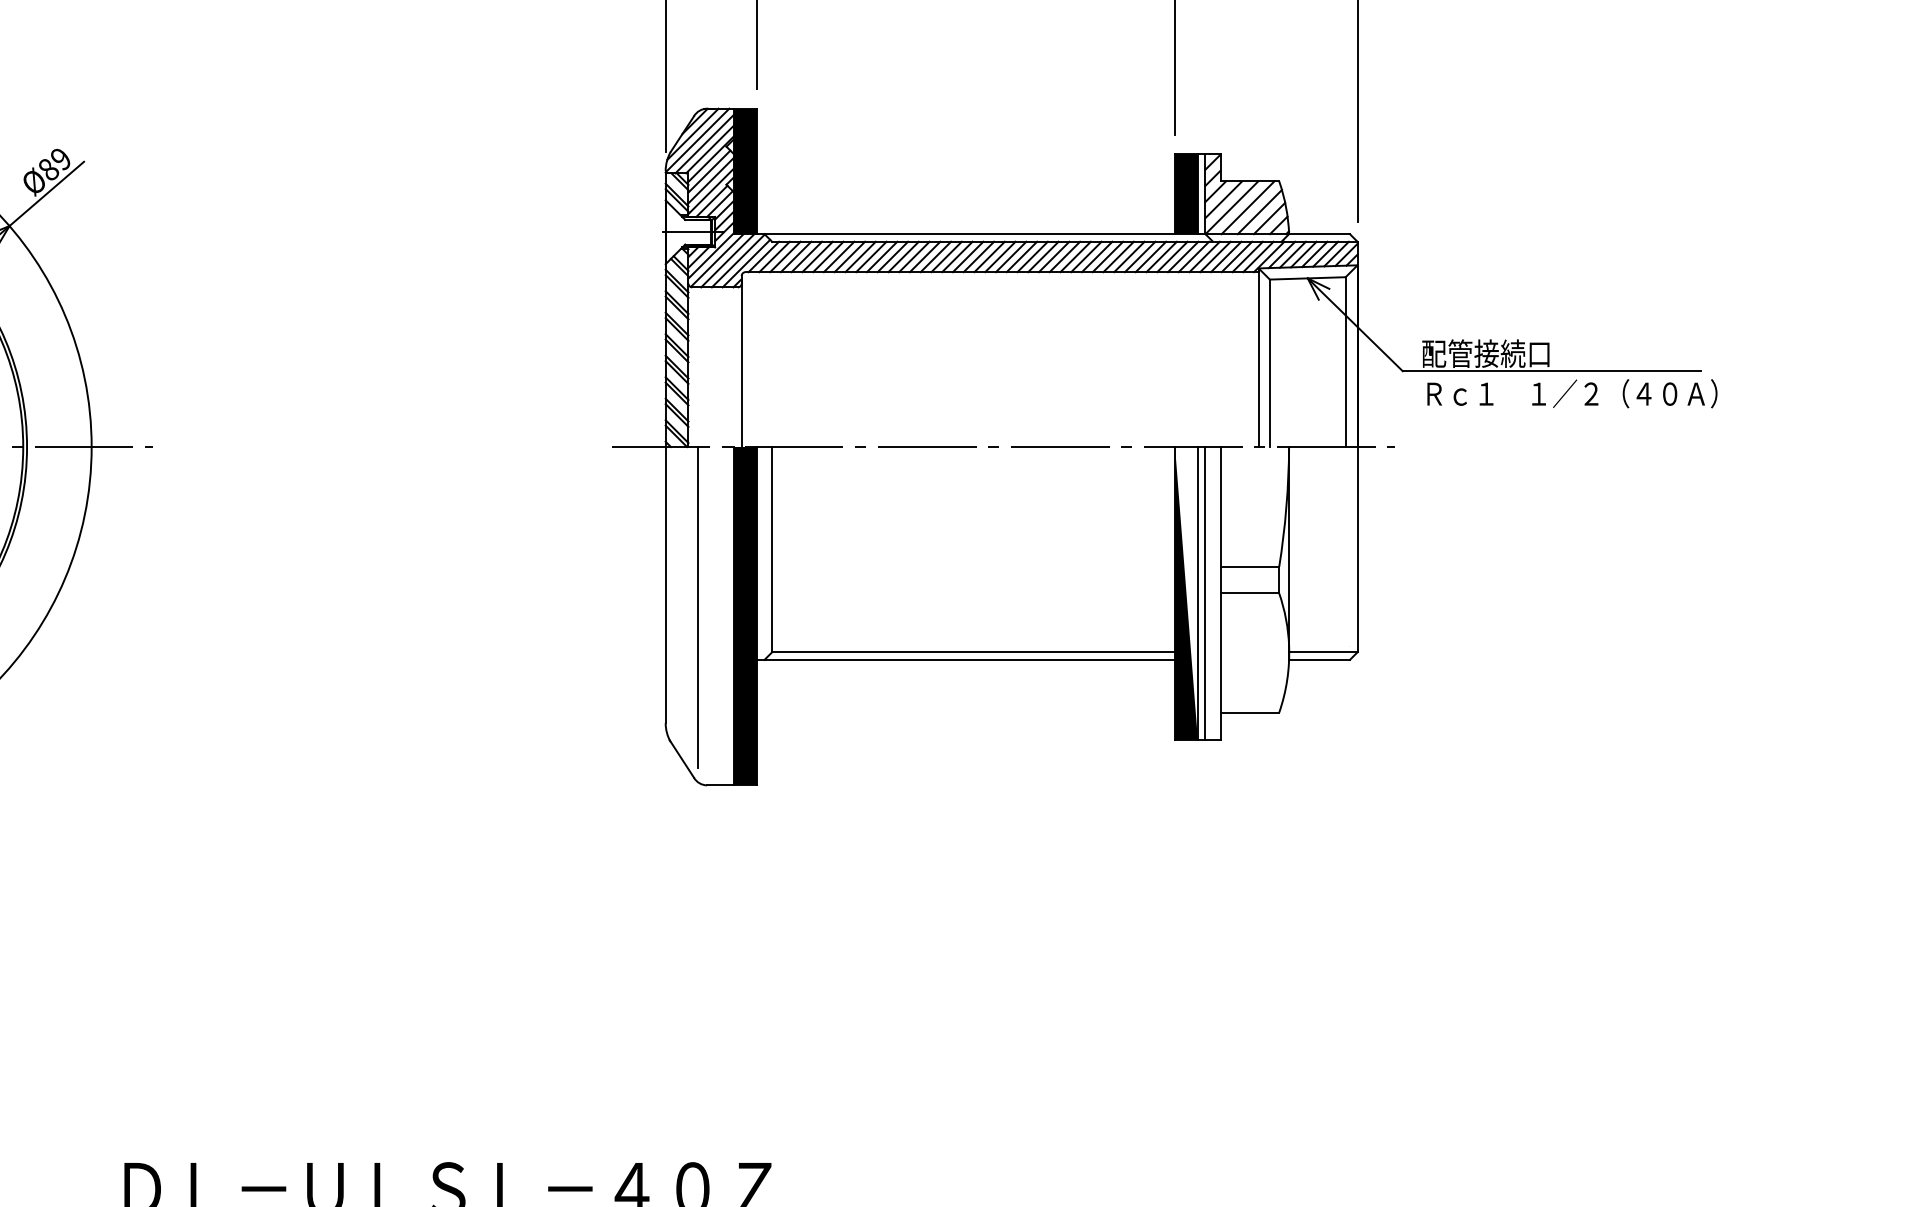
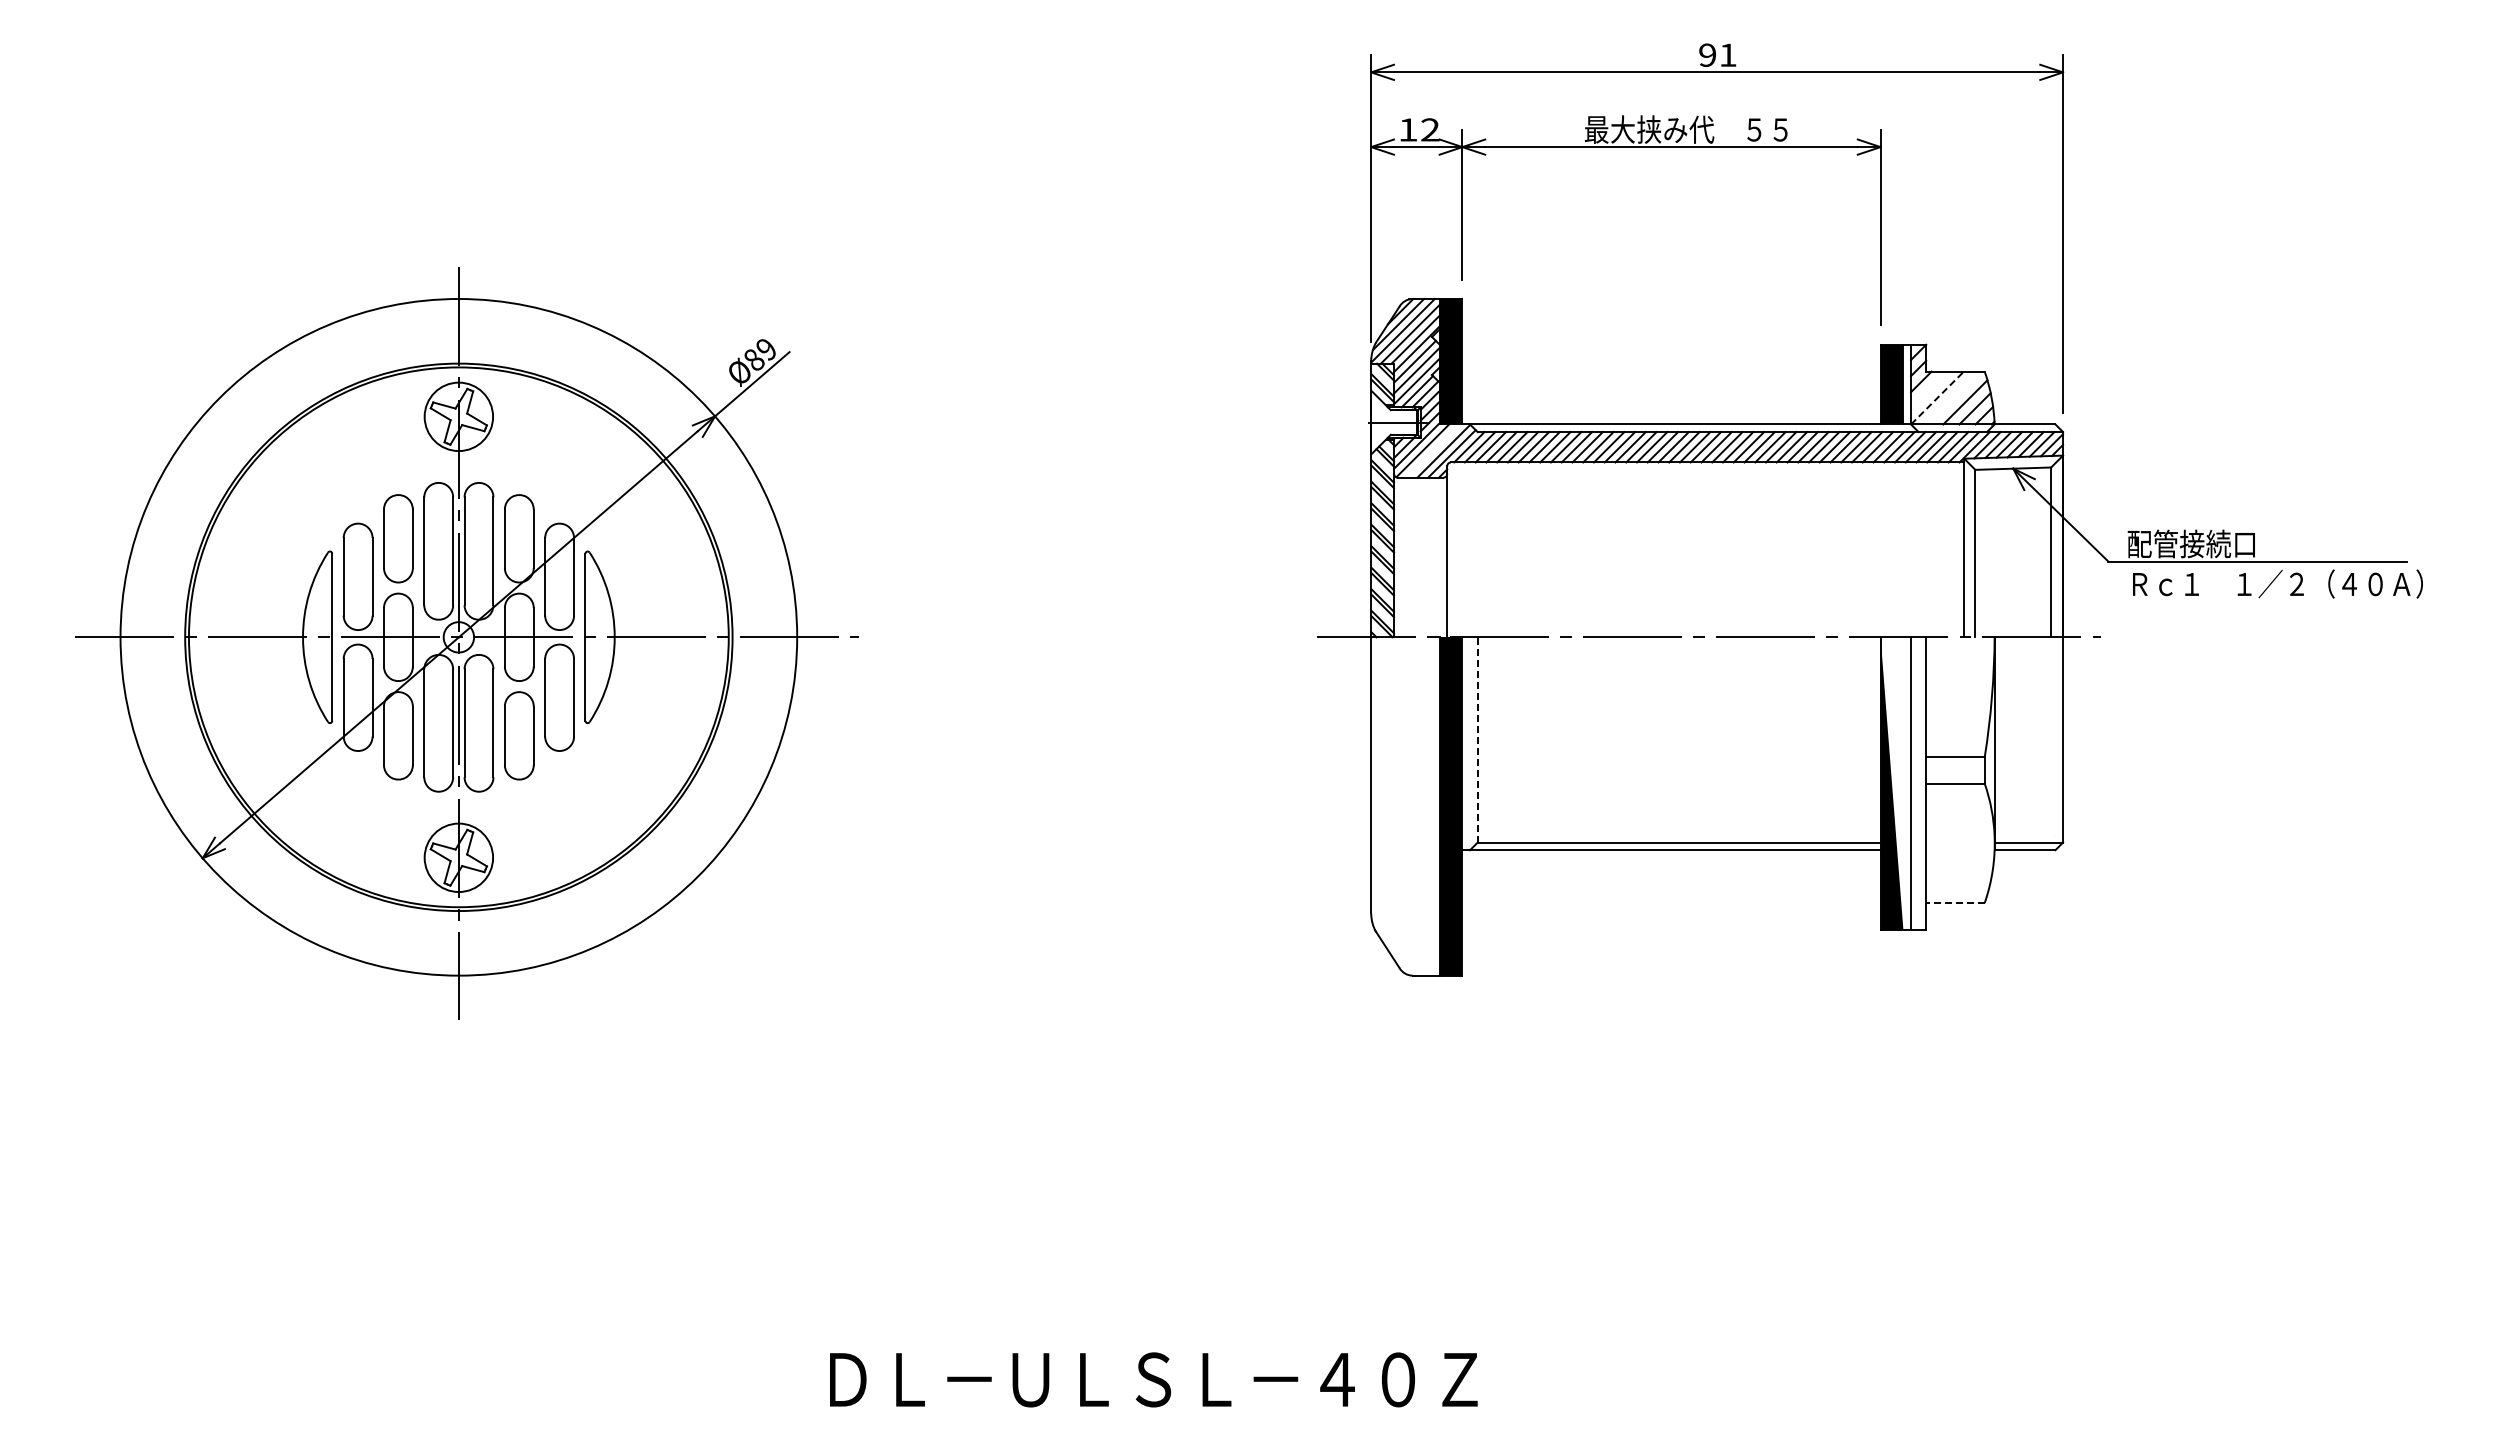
line: (1223, 199) -> (1929, 389), removed
line: (1231, 207) -> (1937, 397), solid -> dashed
line: (1247, 207) -> (1953, 397), removed
line: (726, 260) -> (1432, 450), removed
line: (771, 549) -> (1477, 739), solid -> dashed
line: (1197, 593) -> (1903, 783), removed
line: (697, 607) -> (1403, 797), removed
line: (1248, 713) -> (1954, 903), solid -> dashed

